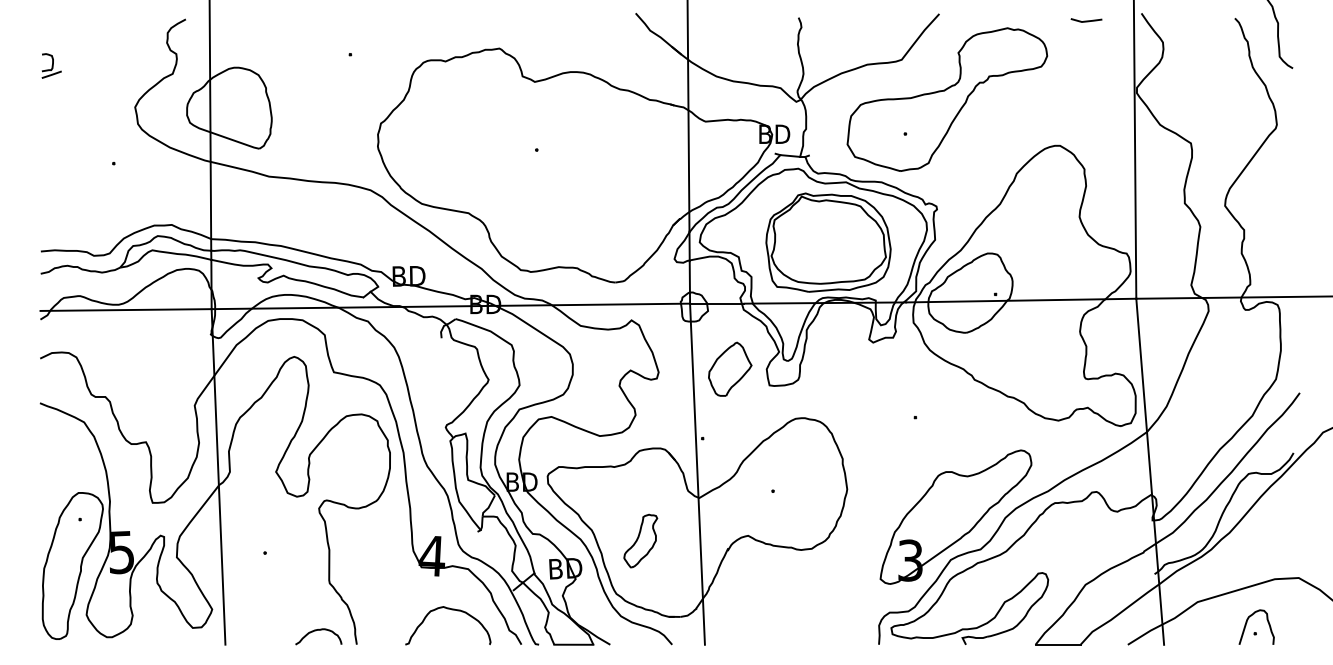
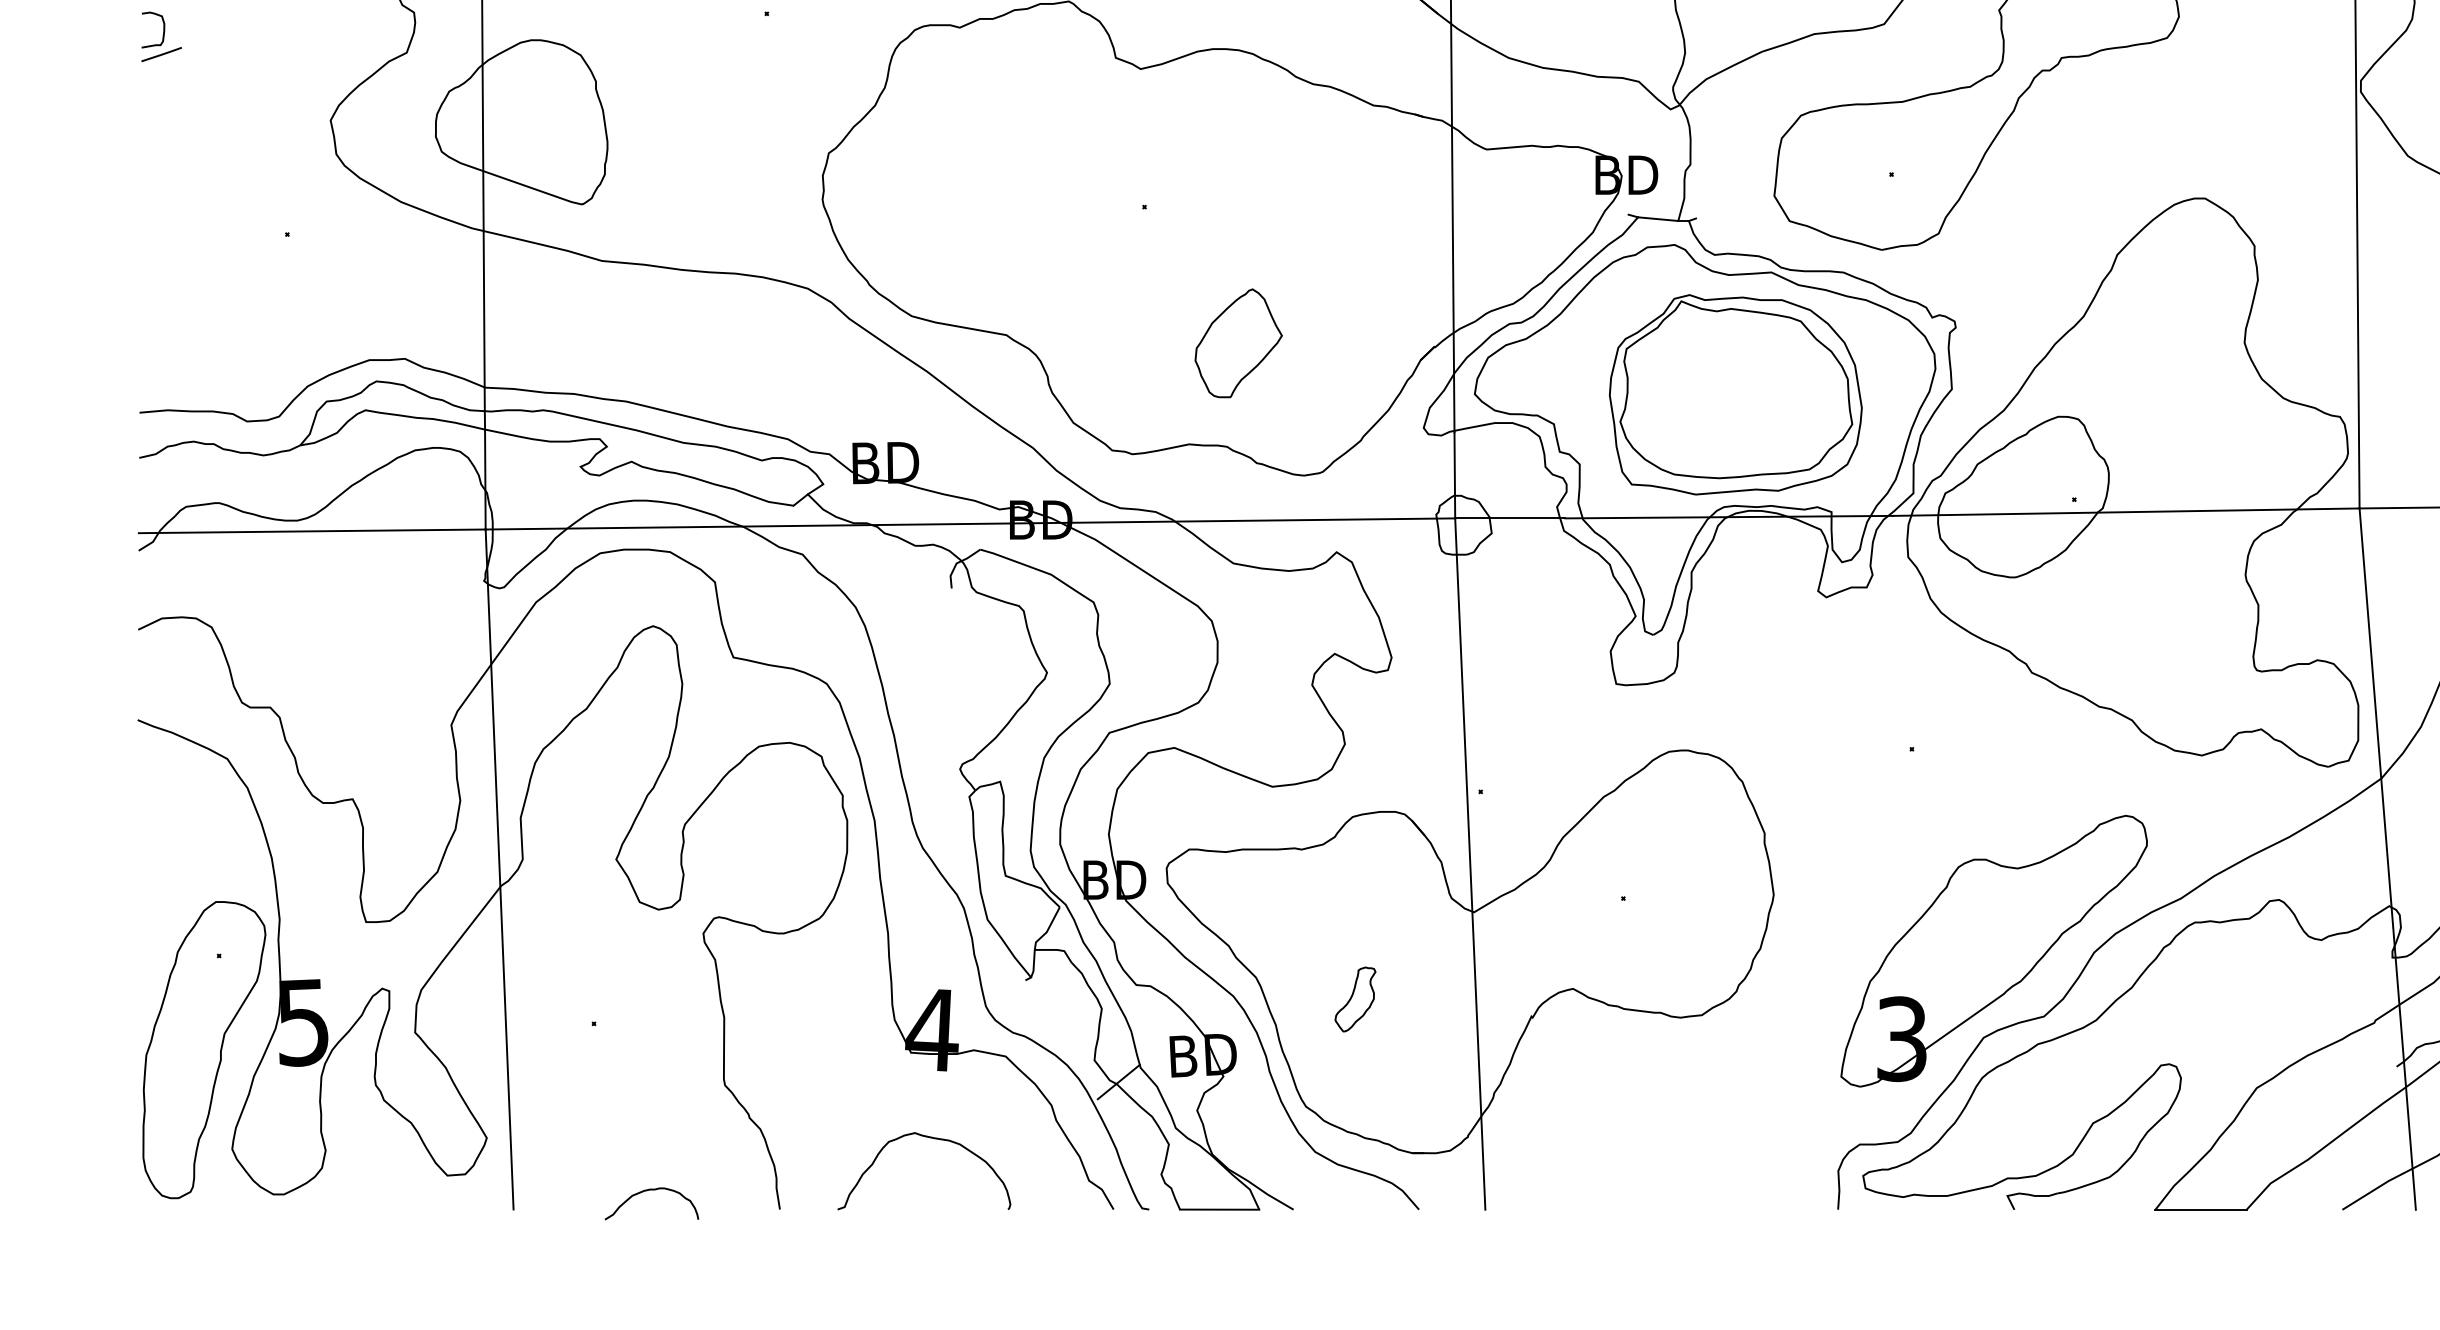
part: (730, 368) -> (1239, 341), moved
part: (640, 540) -> (1354, 998), size x0.6
curve: (451, 610) -> (931, 1140), moved
curve: (315, 631) -> (645, 1192), moved

